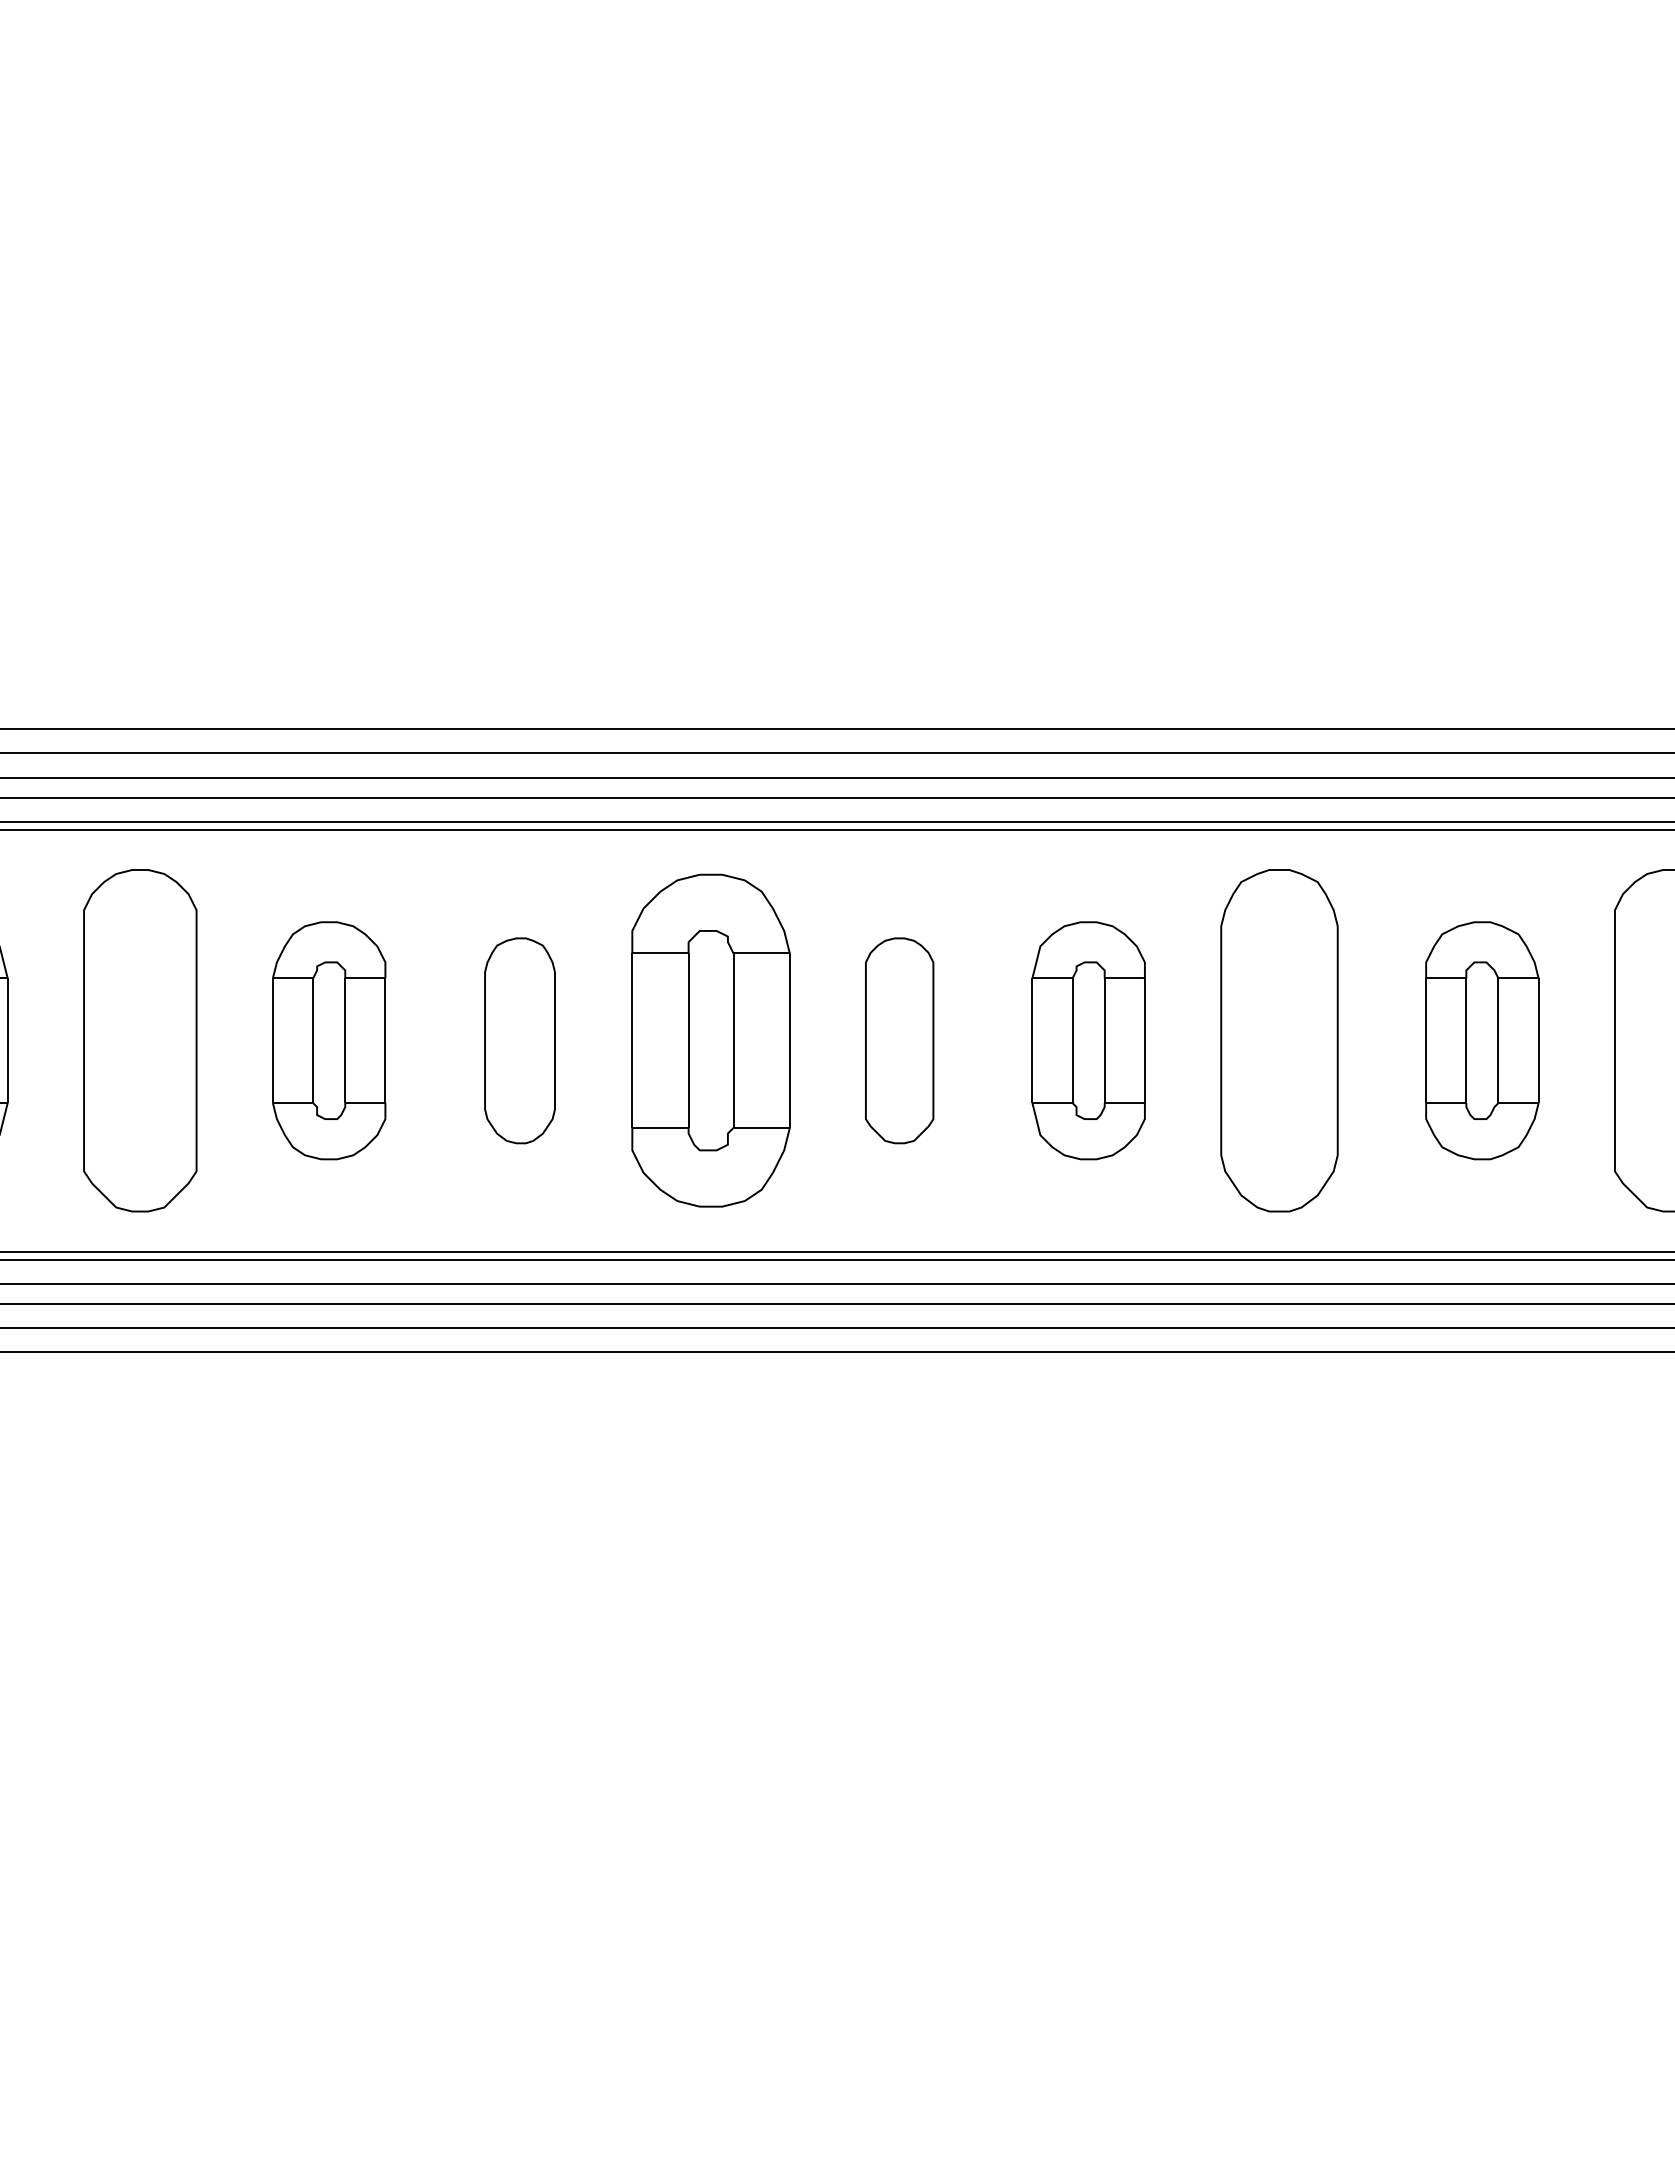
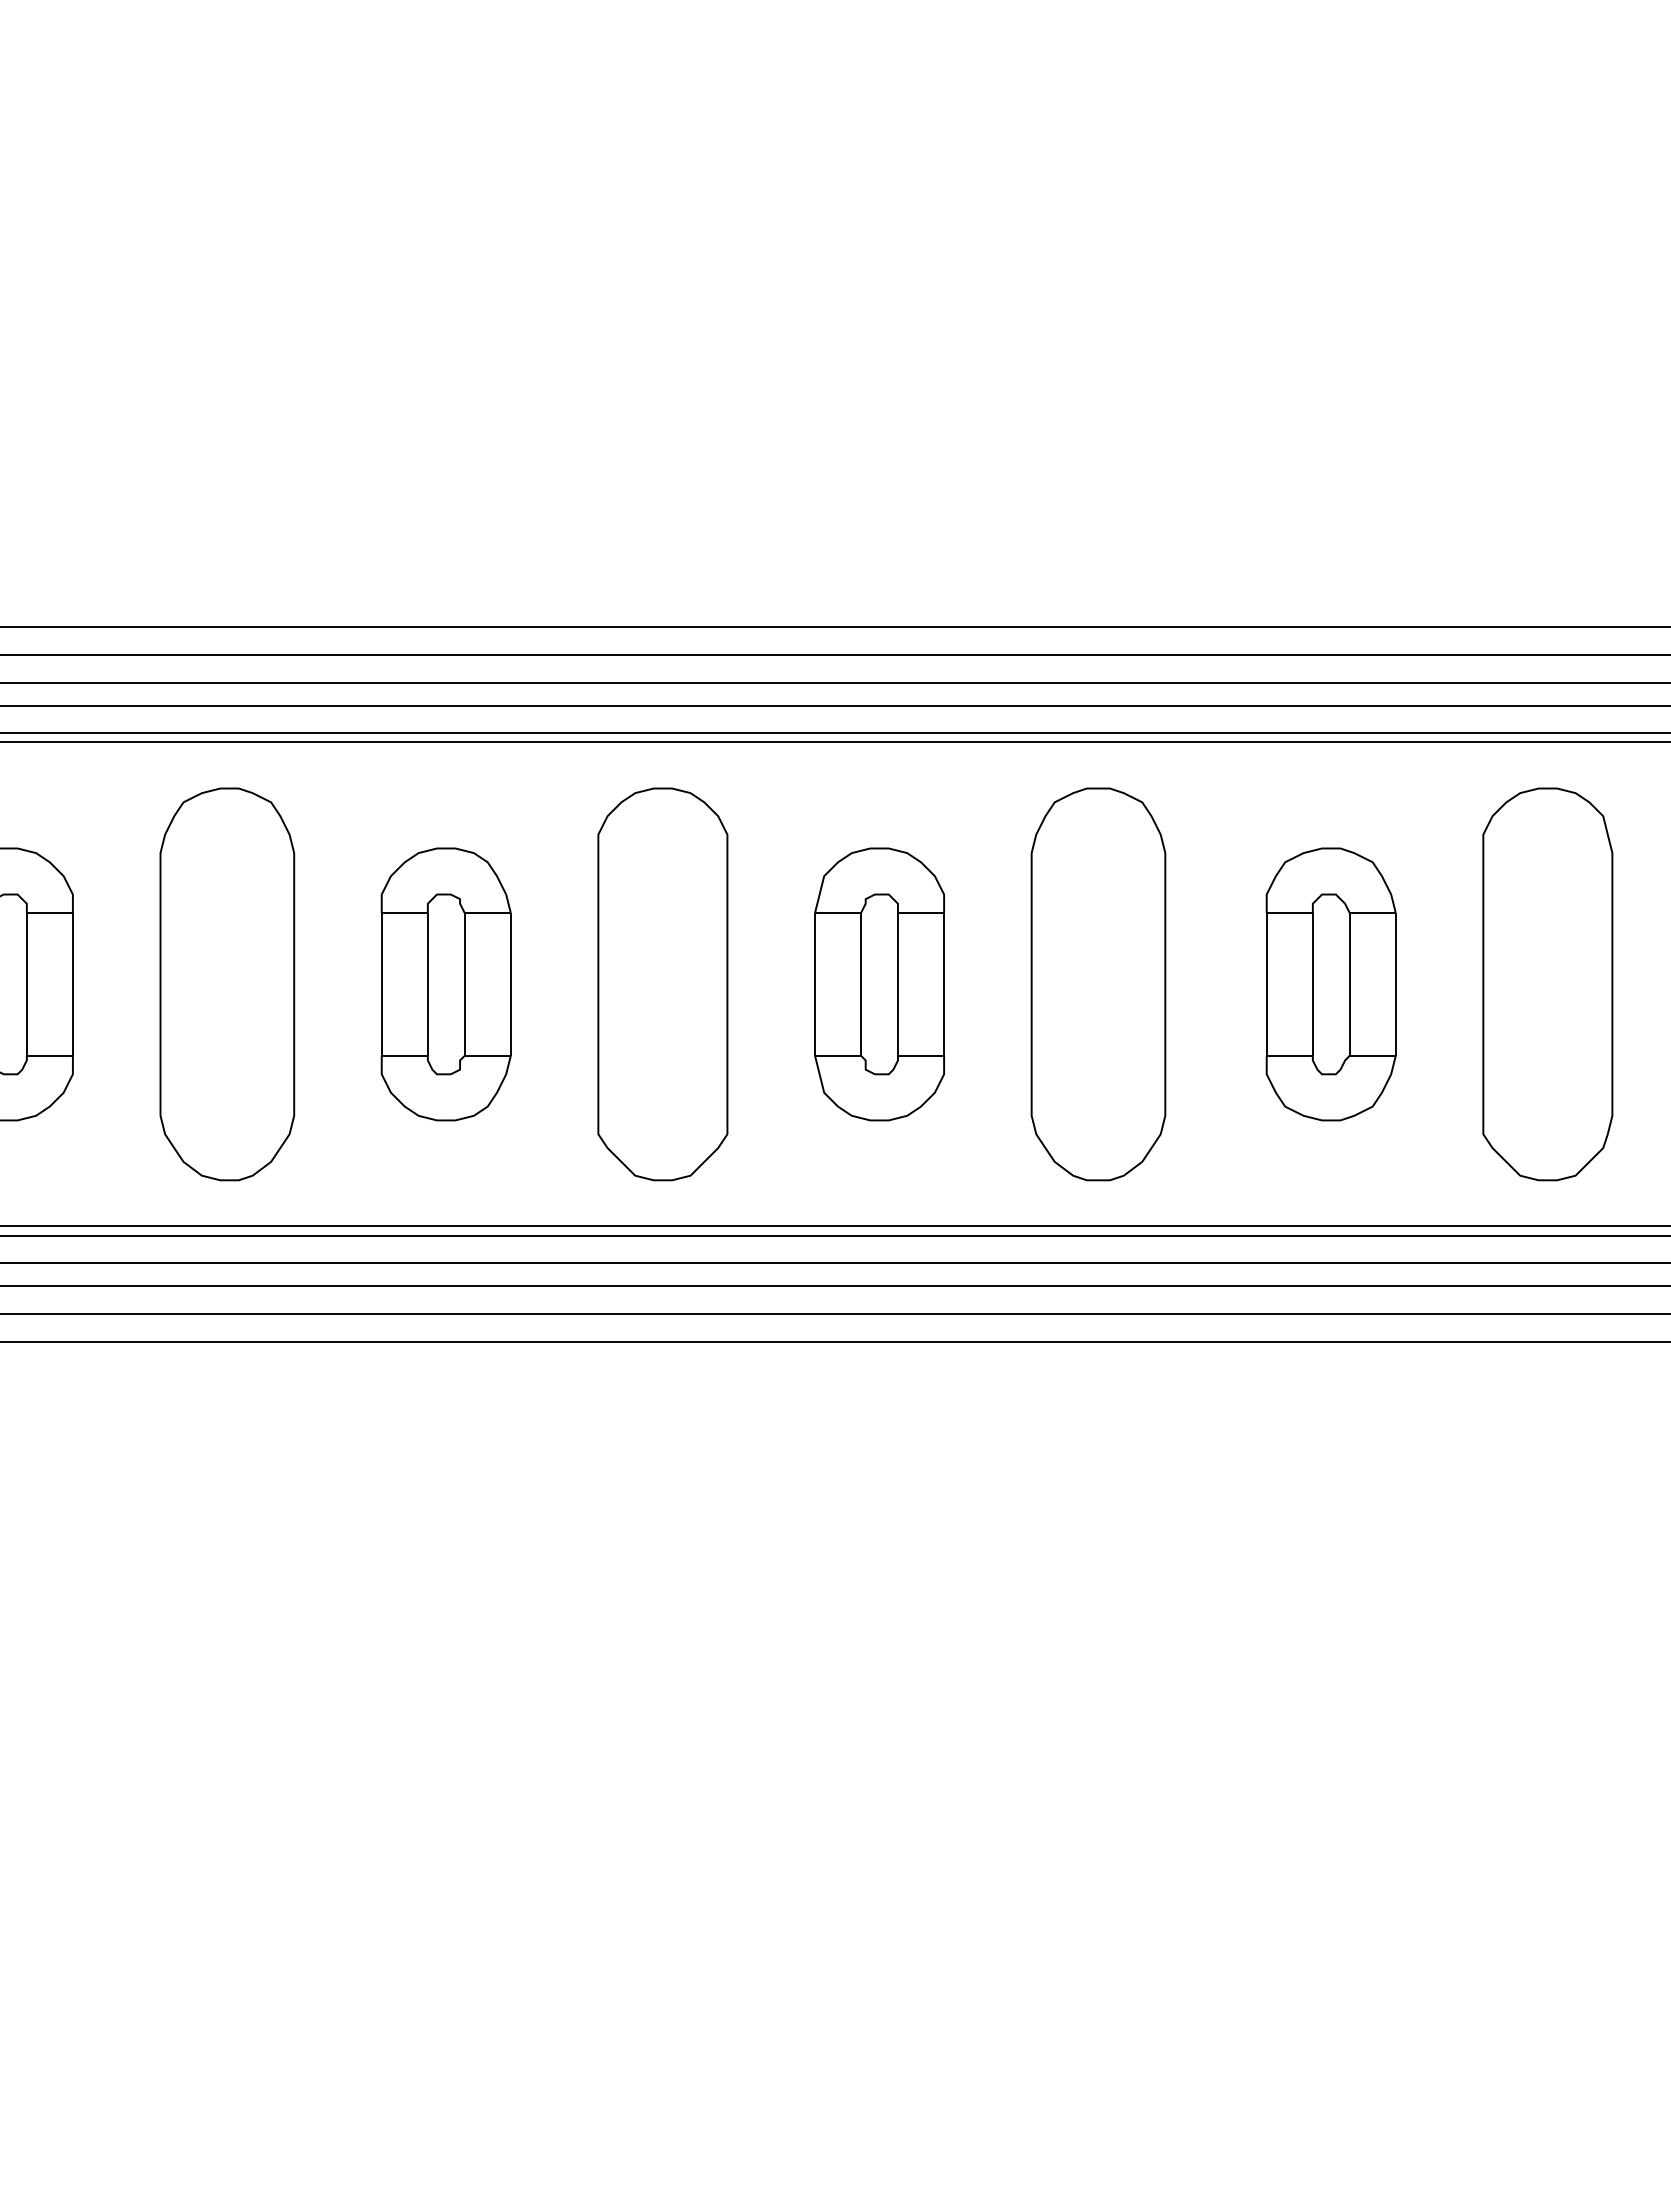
part: (519, 1040) -> (226, 984), size x1.67
part: (710, 1040) -> (445, 984), size x0.71
part: (899, 1040) -> (662, 984), size x1.67

